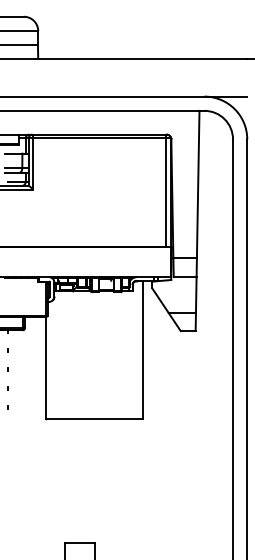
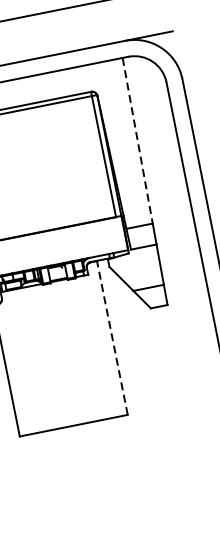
line: (198, 184) -> (137, 140), solid -> dashed
line: (142, 349) -> (112, 337), solid -> dashed

